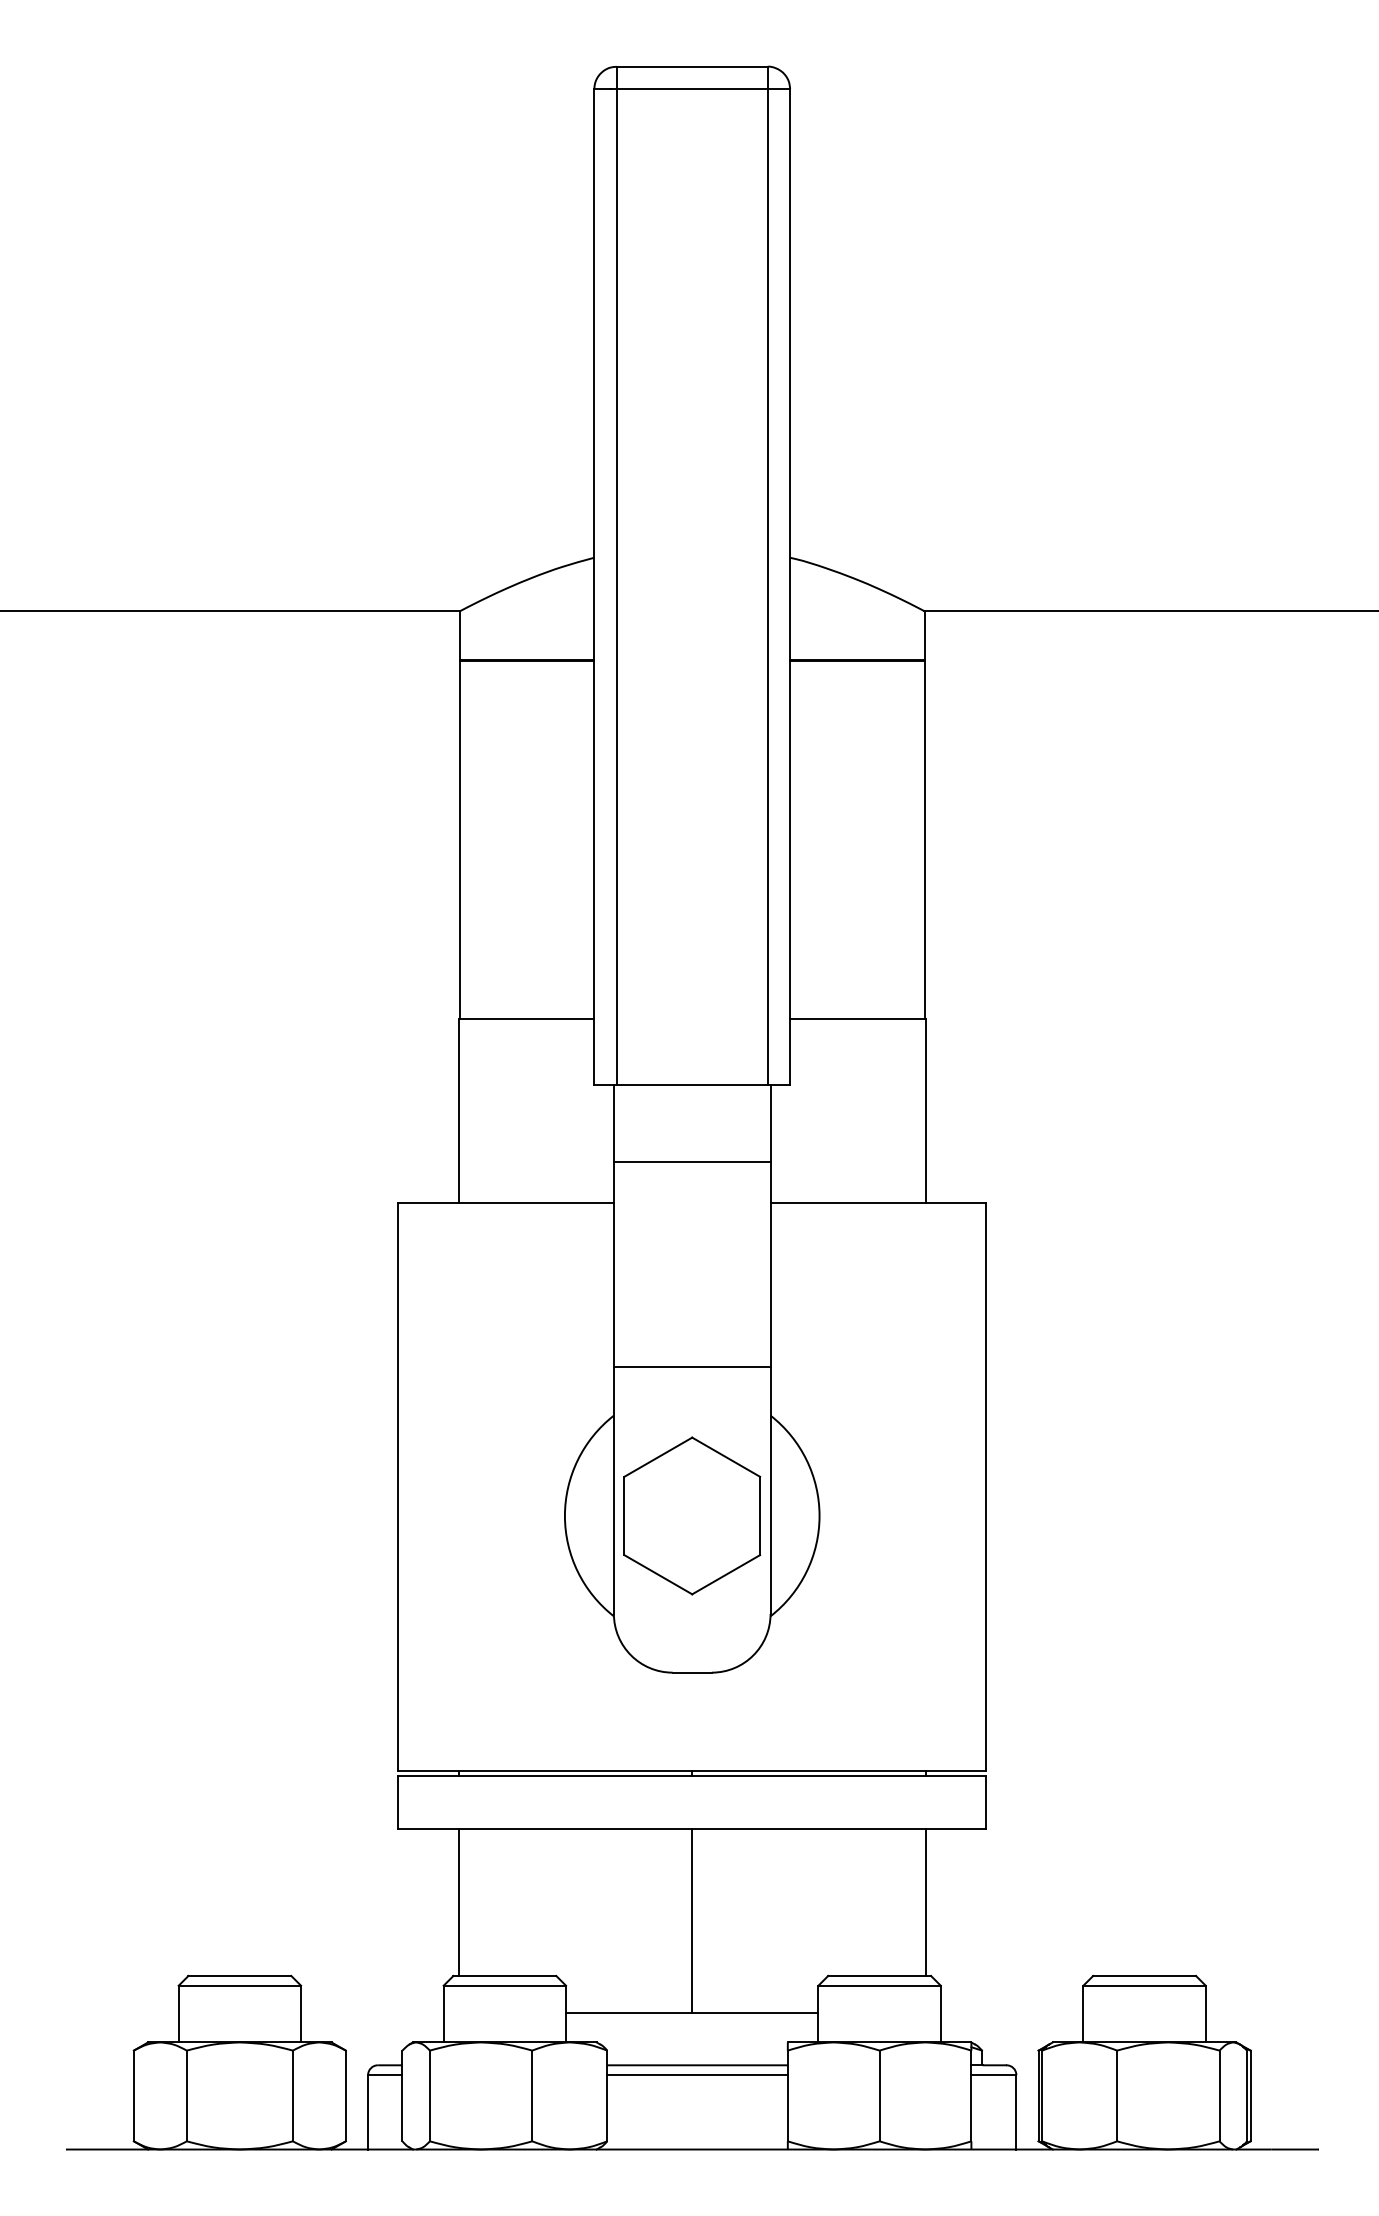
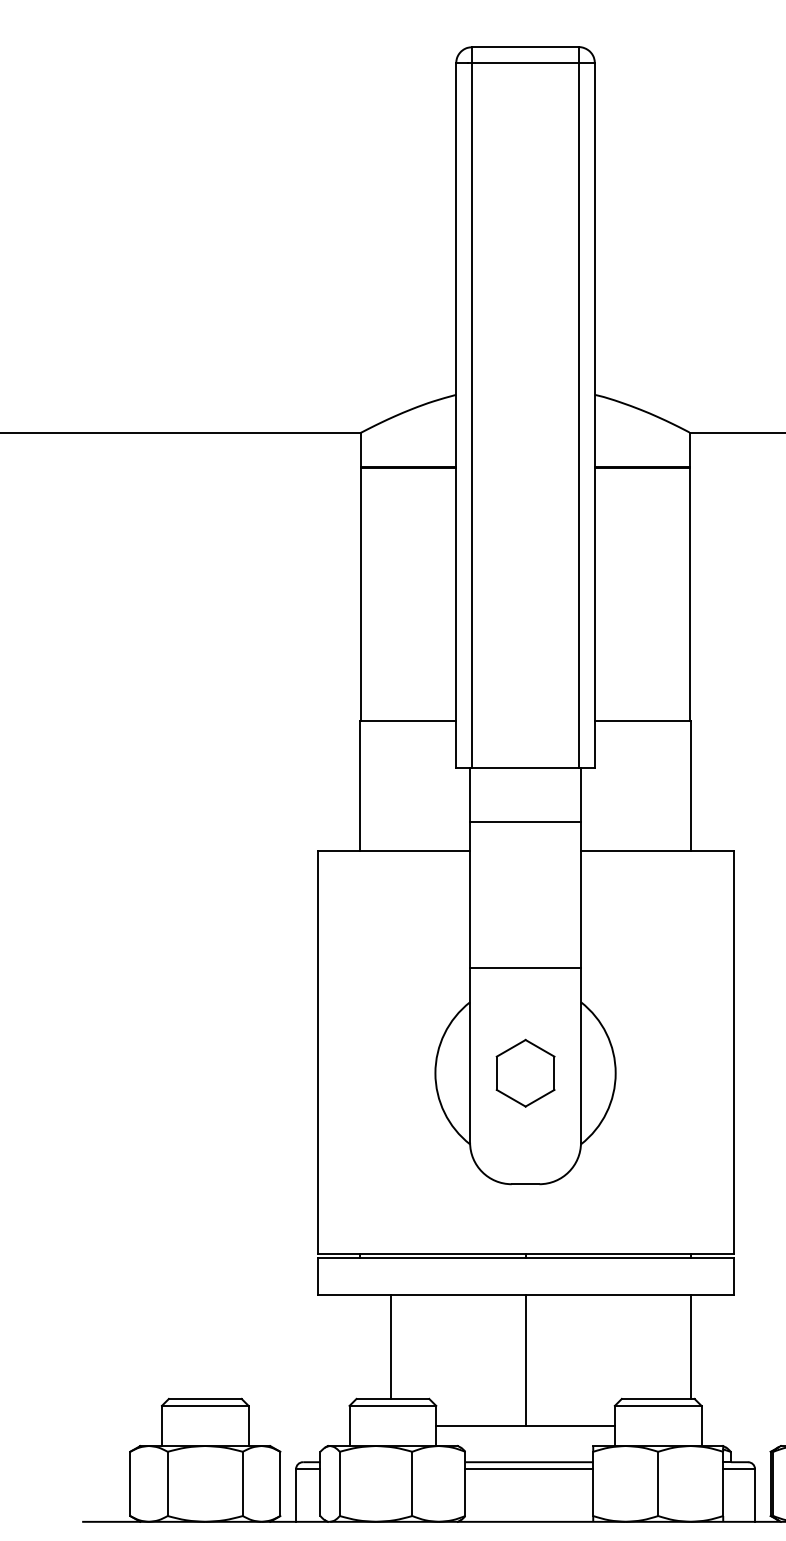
part: (692, 1515) -> (525, 1072), size x0.6
line: (458, 1902) -> (390, 1346), moved

